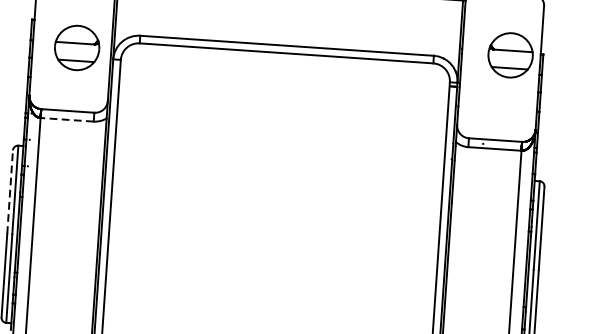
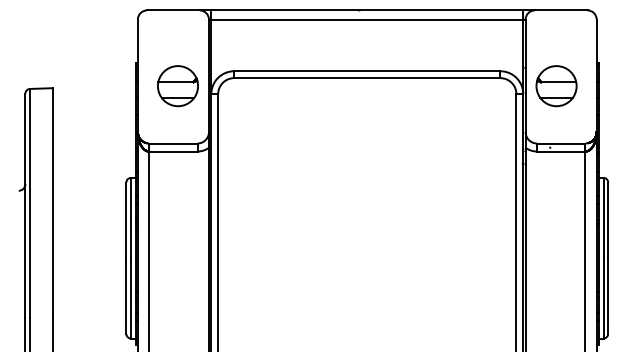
part: (510, 55) -> (556, 86), moved
line: (66, 119) -> (172, 151), dashed -> solid
line: (10, 192) -> (126, 220), dashed -> solid

